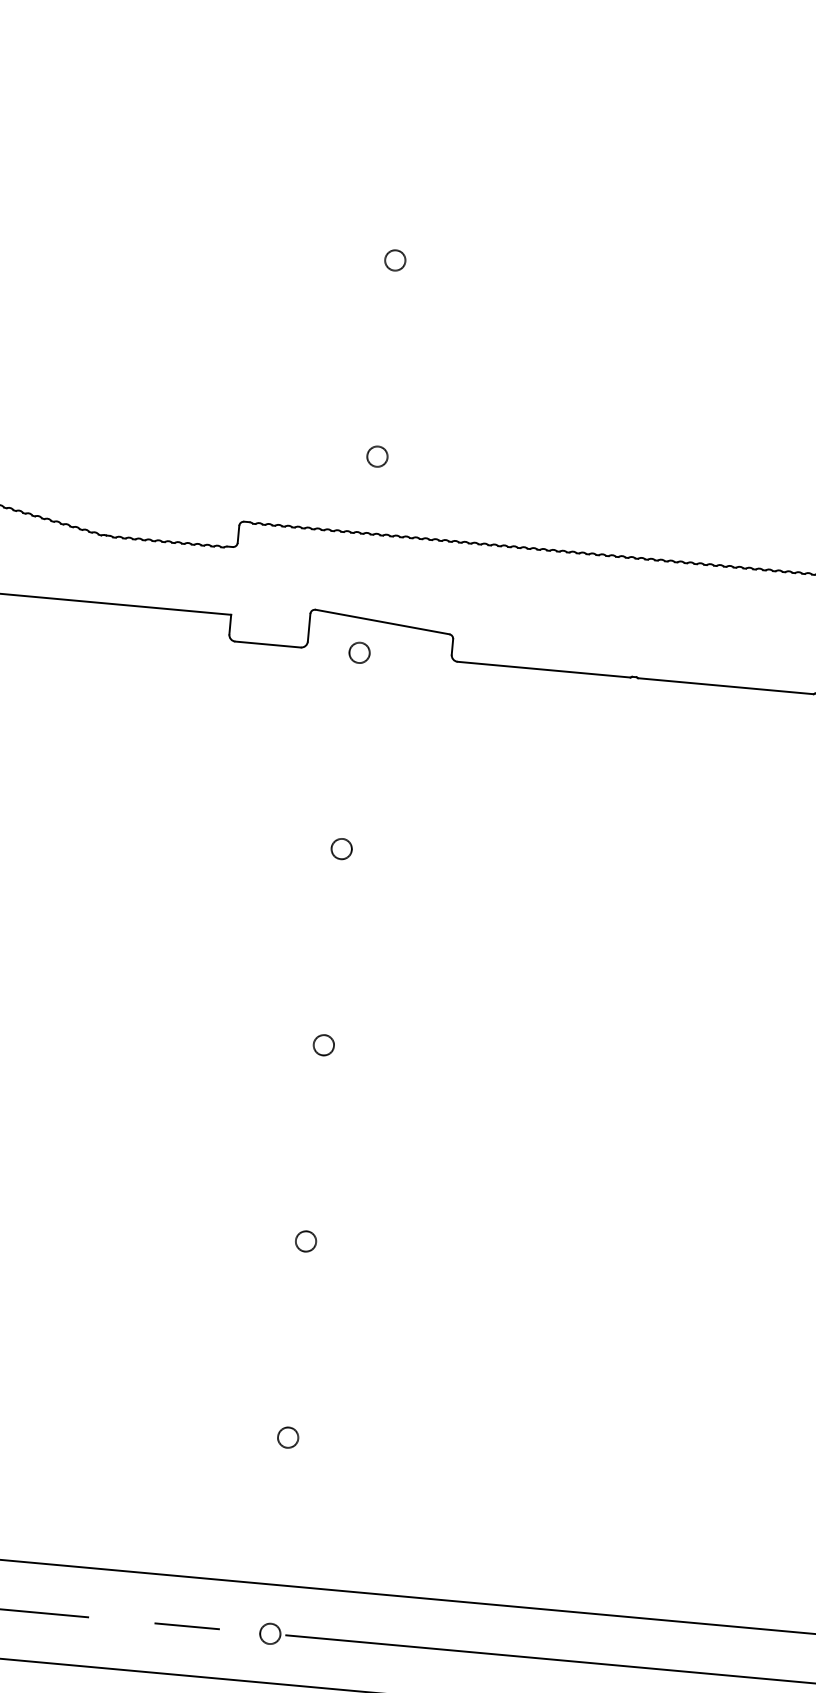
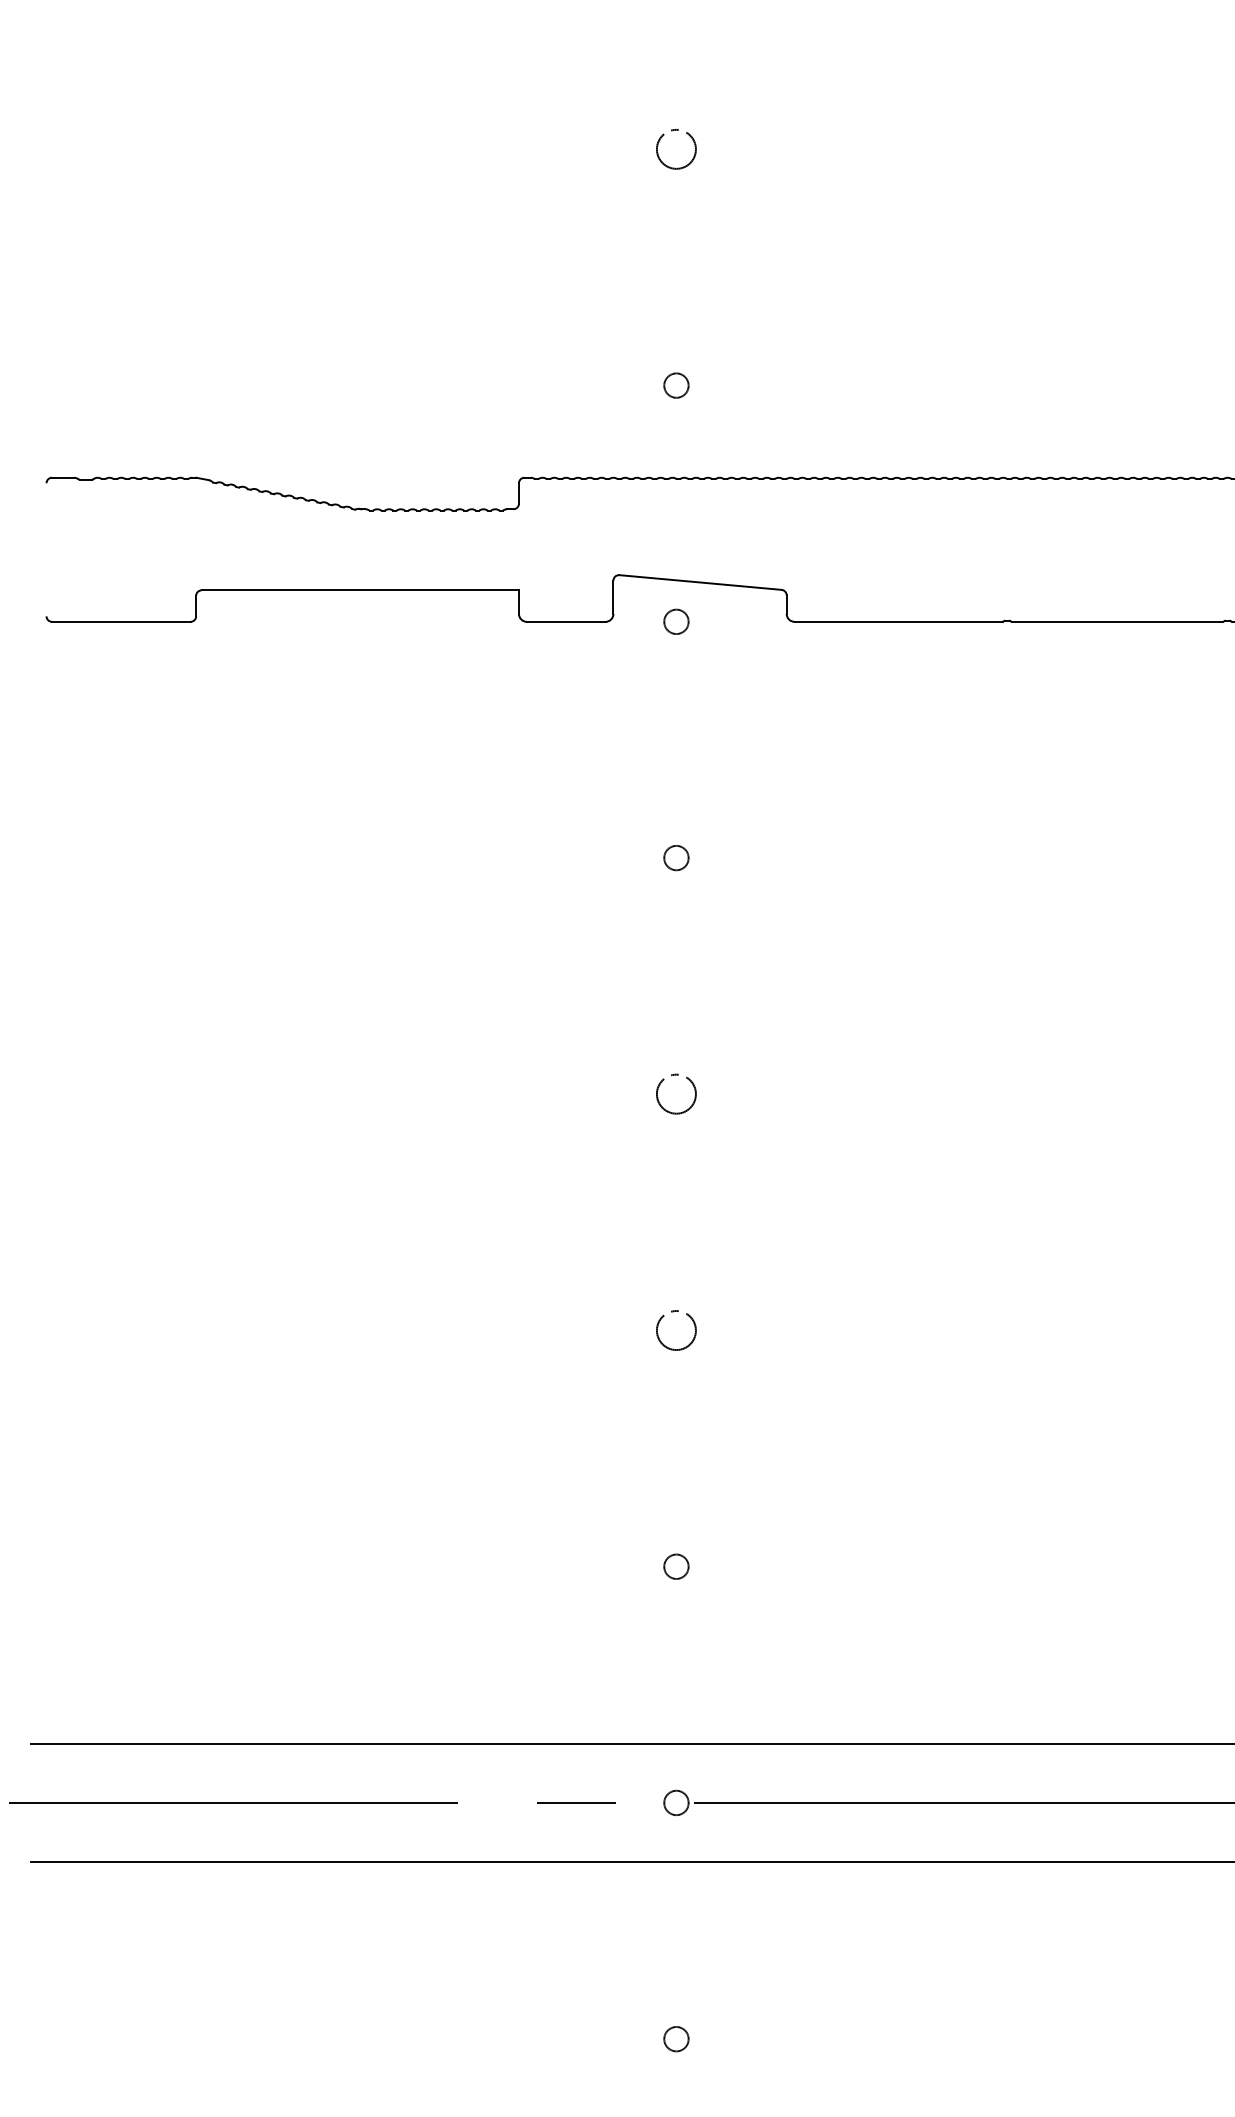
circle: (395, 260) -> (676, 149), size x1.6
circle: (323, 1045) -> (676, 1094), size x1.6
circle: (306, 1241) -> (676, 1330), size x1.6

